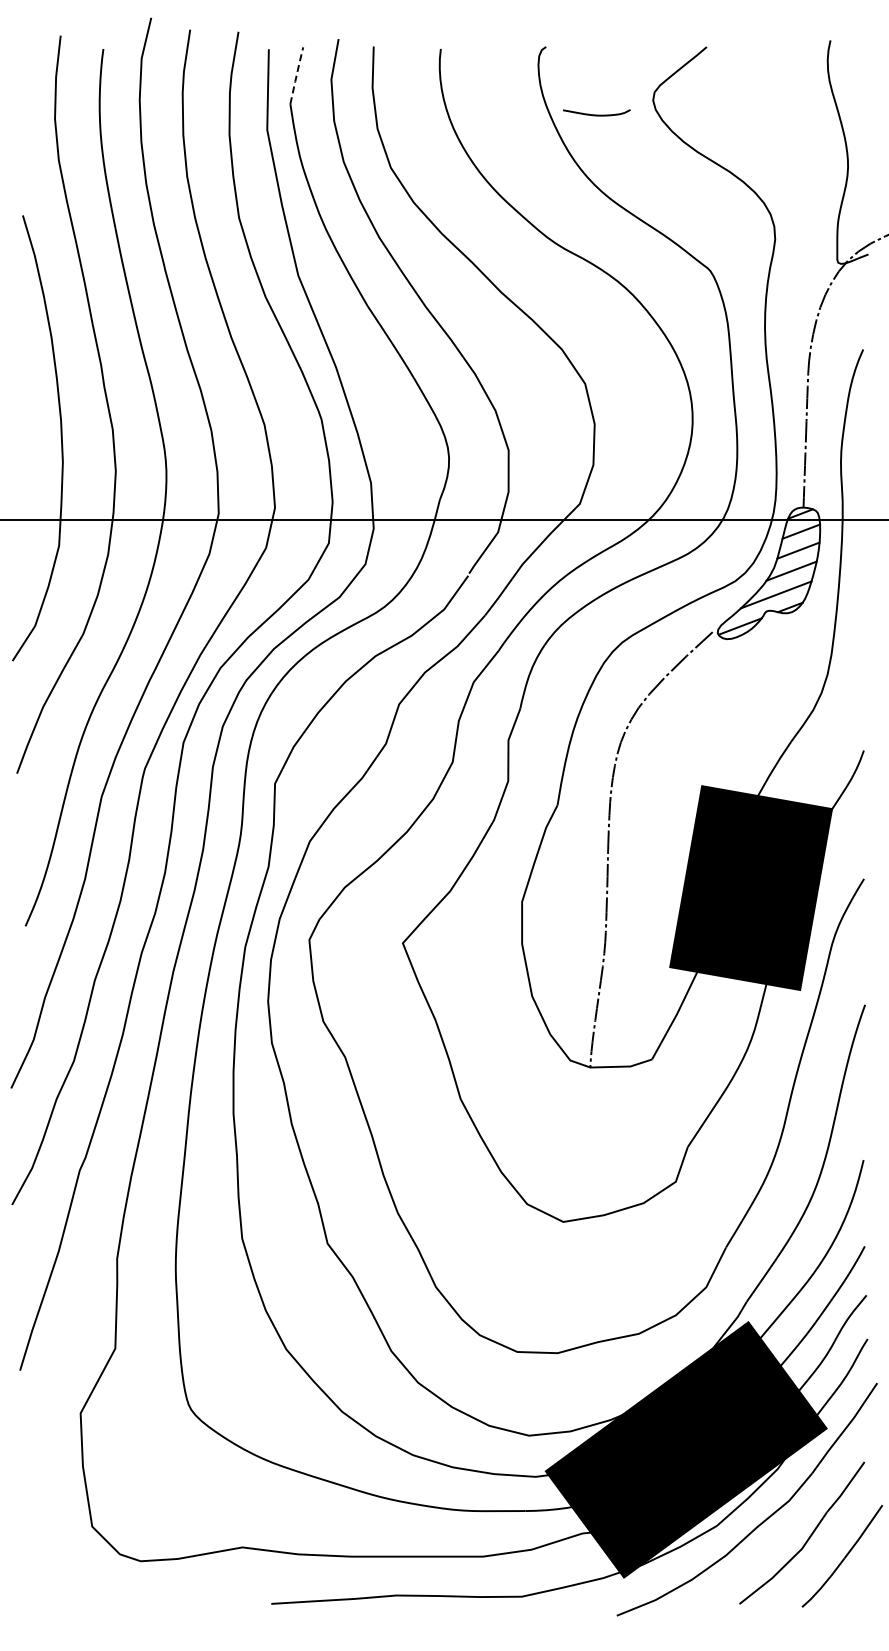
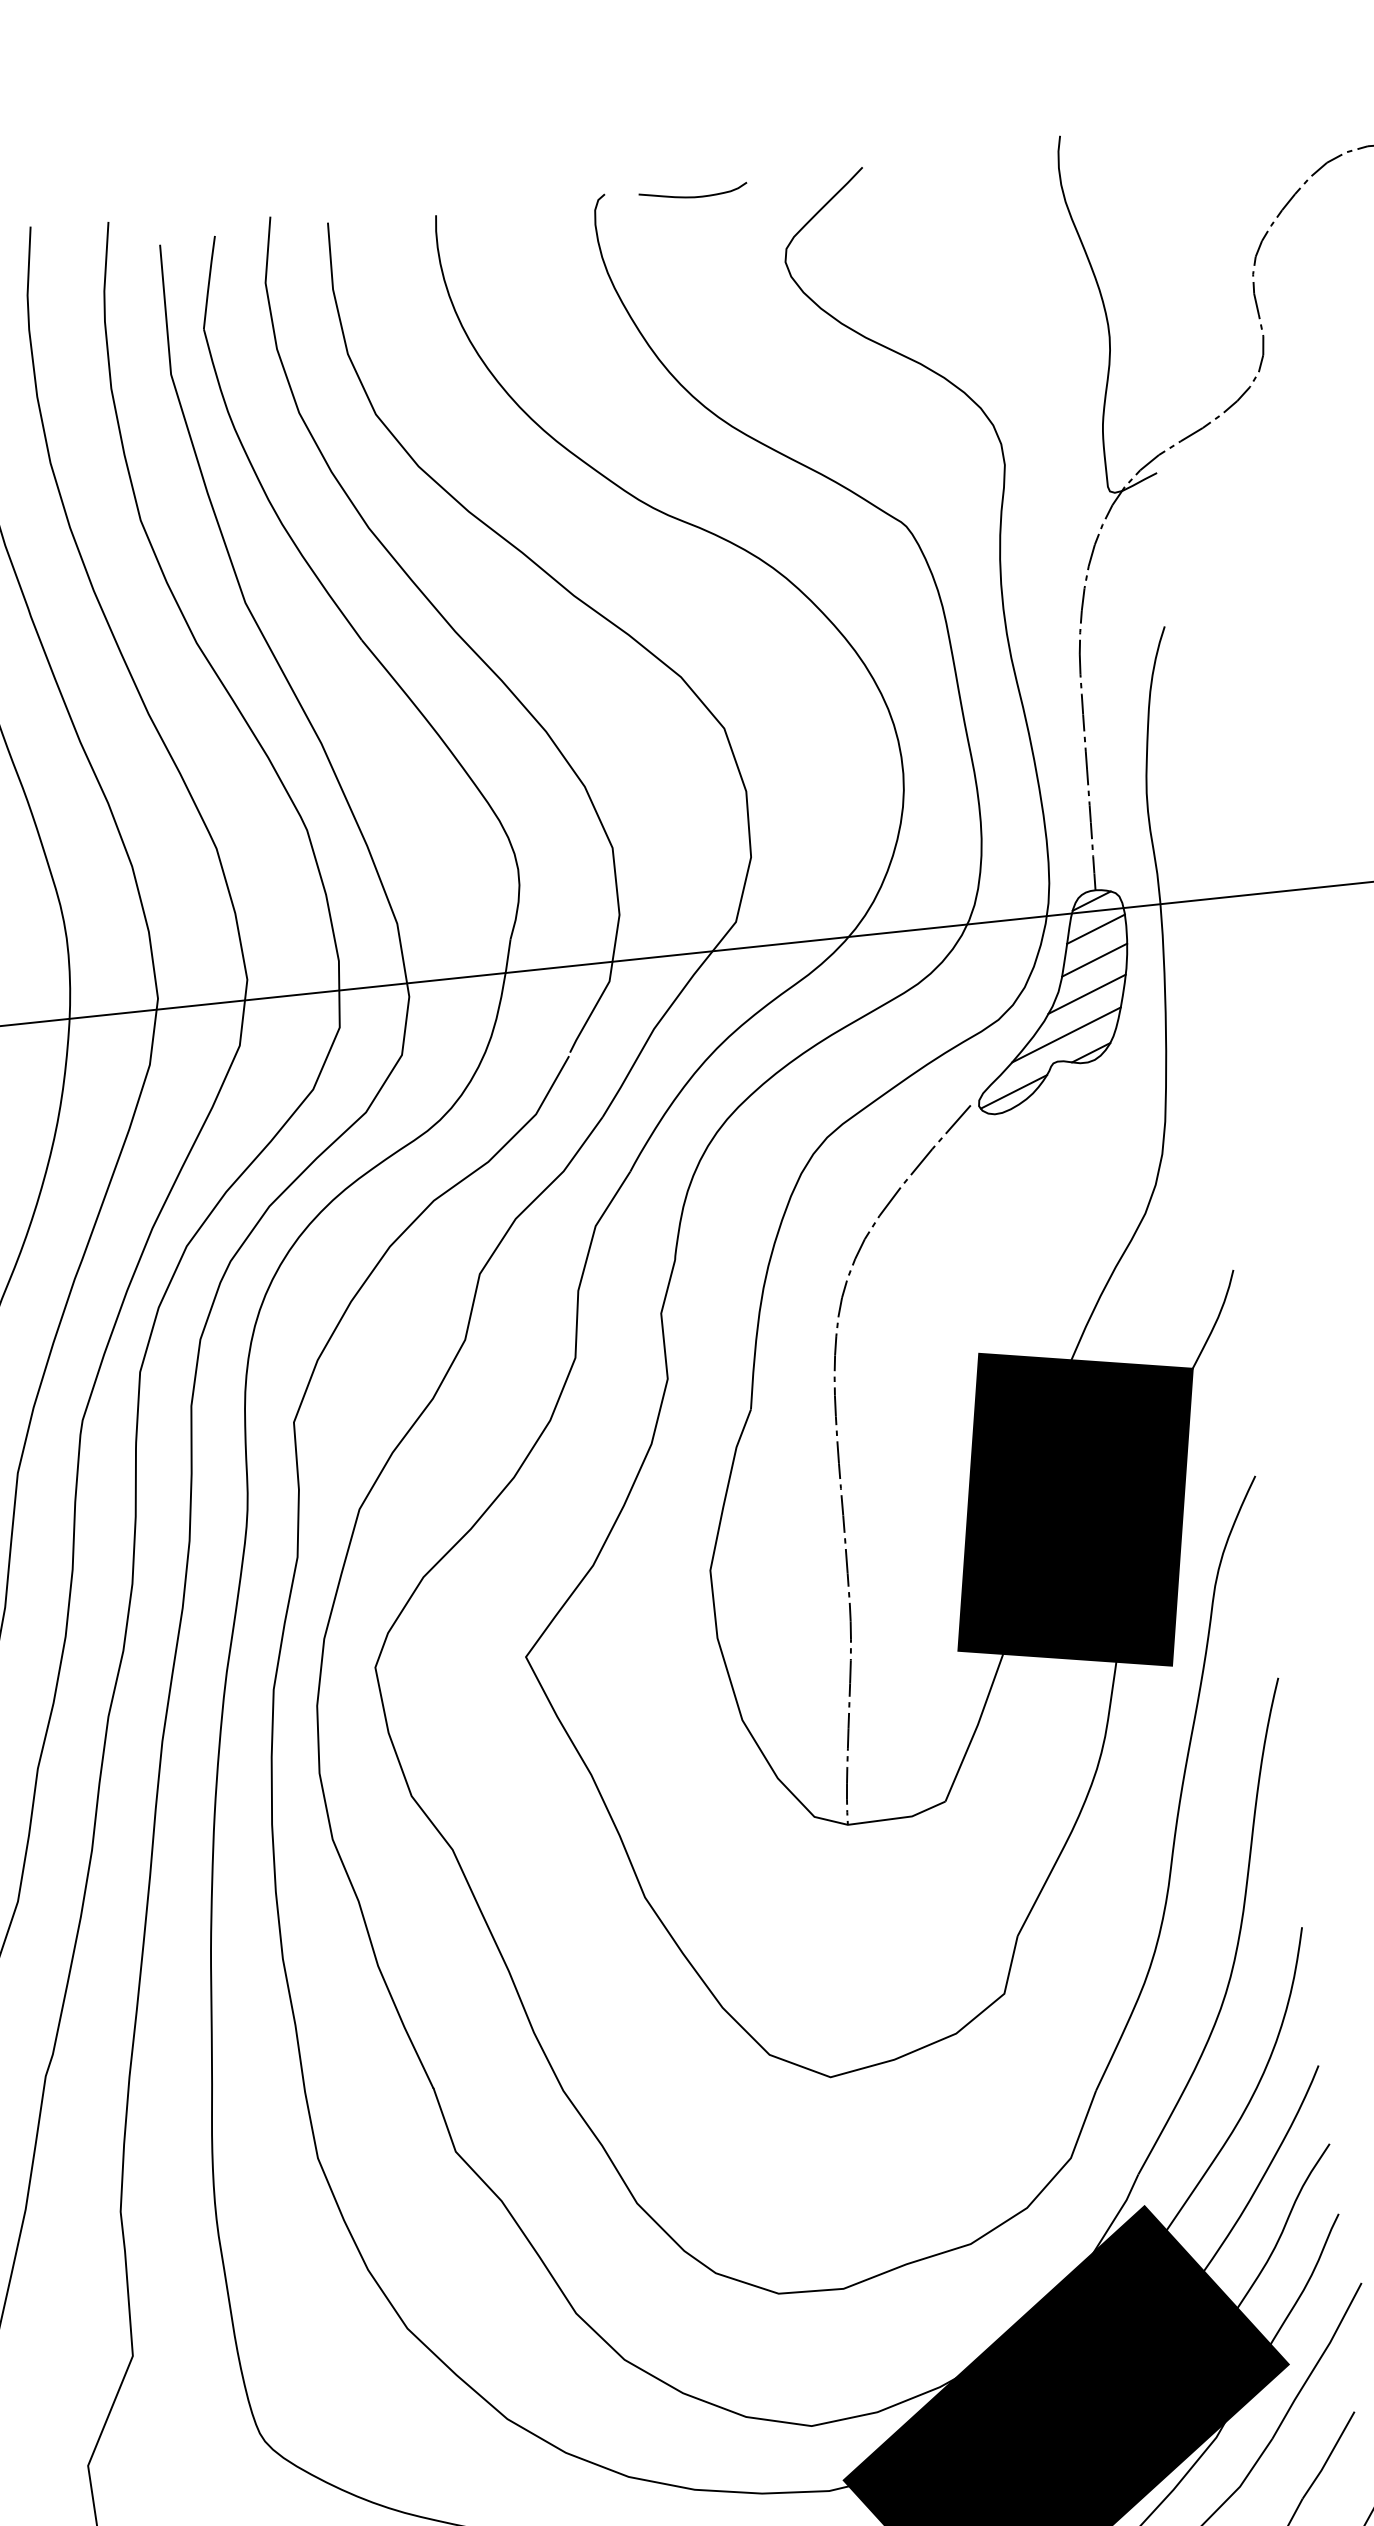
line: (296, 75) -> (208, 282), dashed -> solid
curve: (596, 114) -> (693, 195), moved

